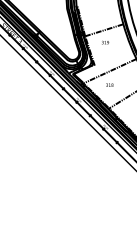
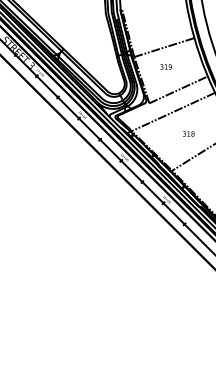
line: (112, 56) -> (177, 88), added
text: (109, 84) -> (188, 132), moved

